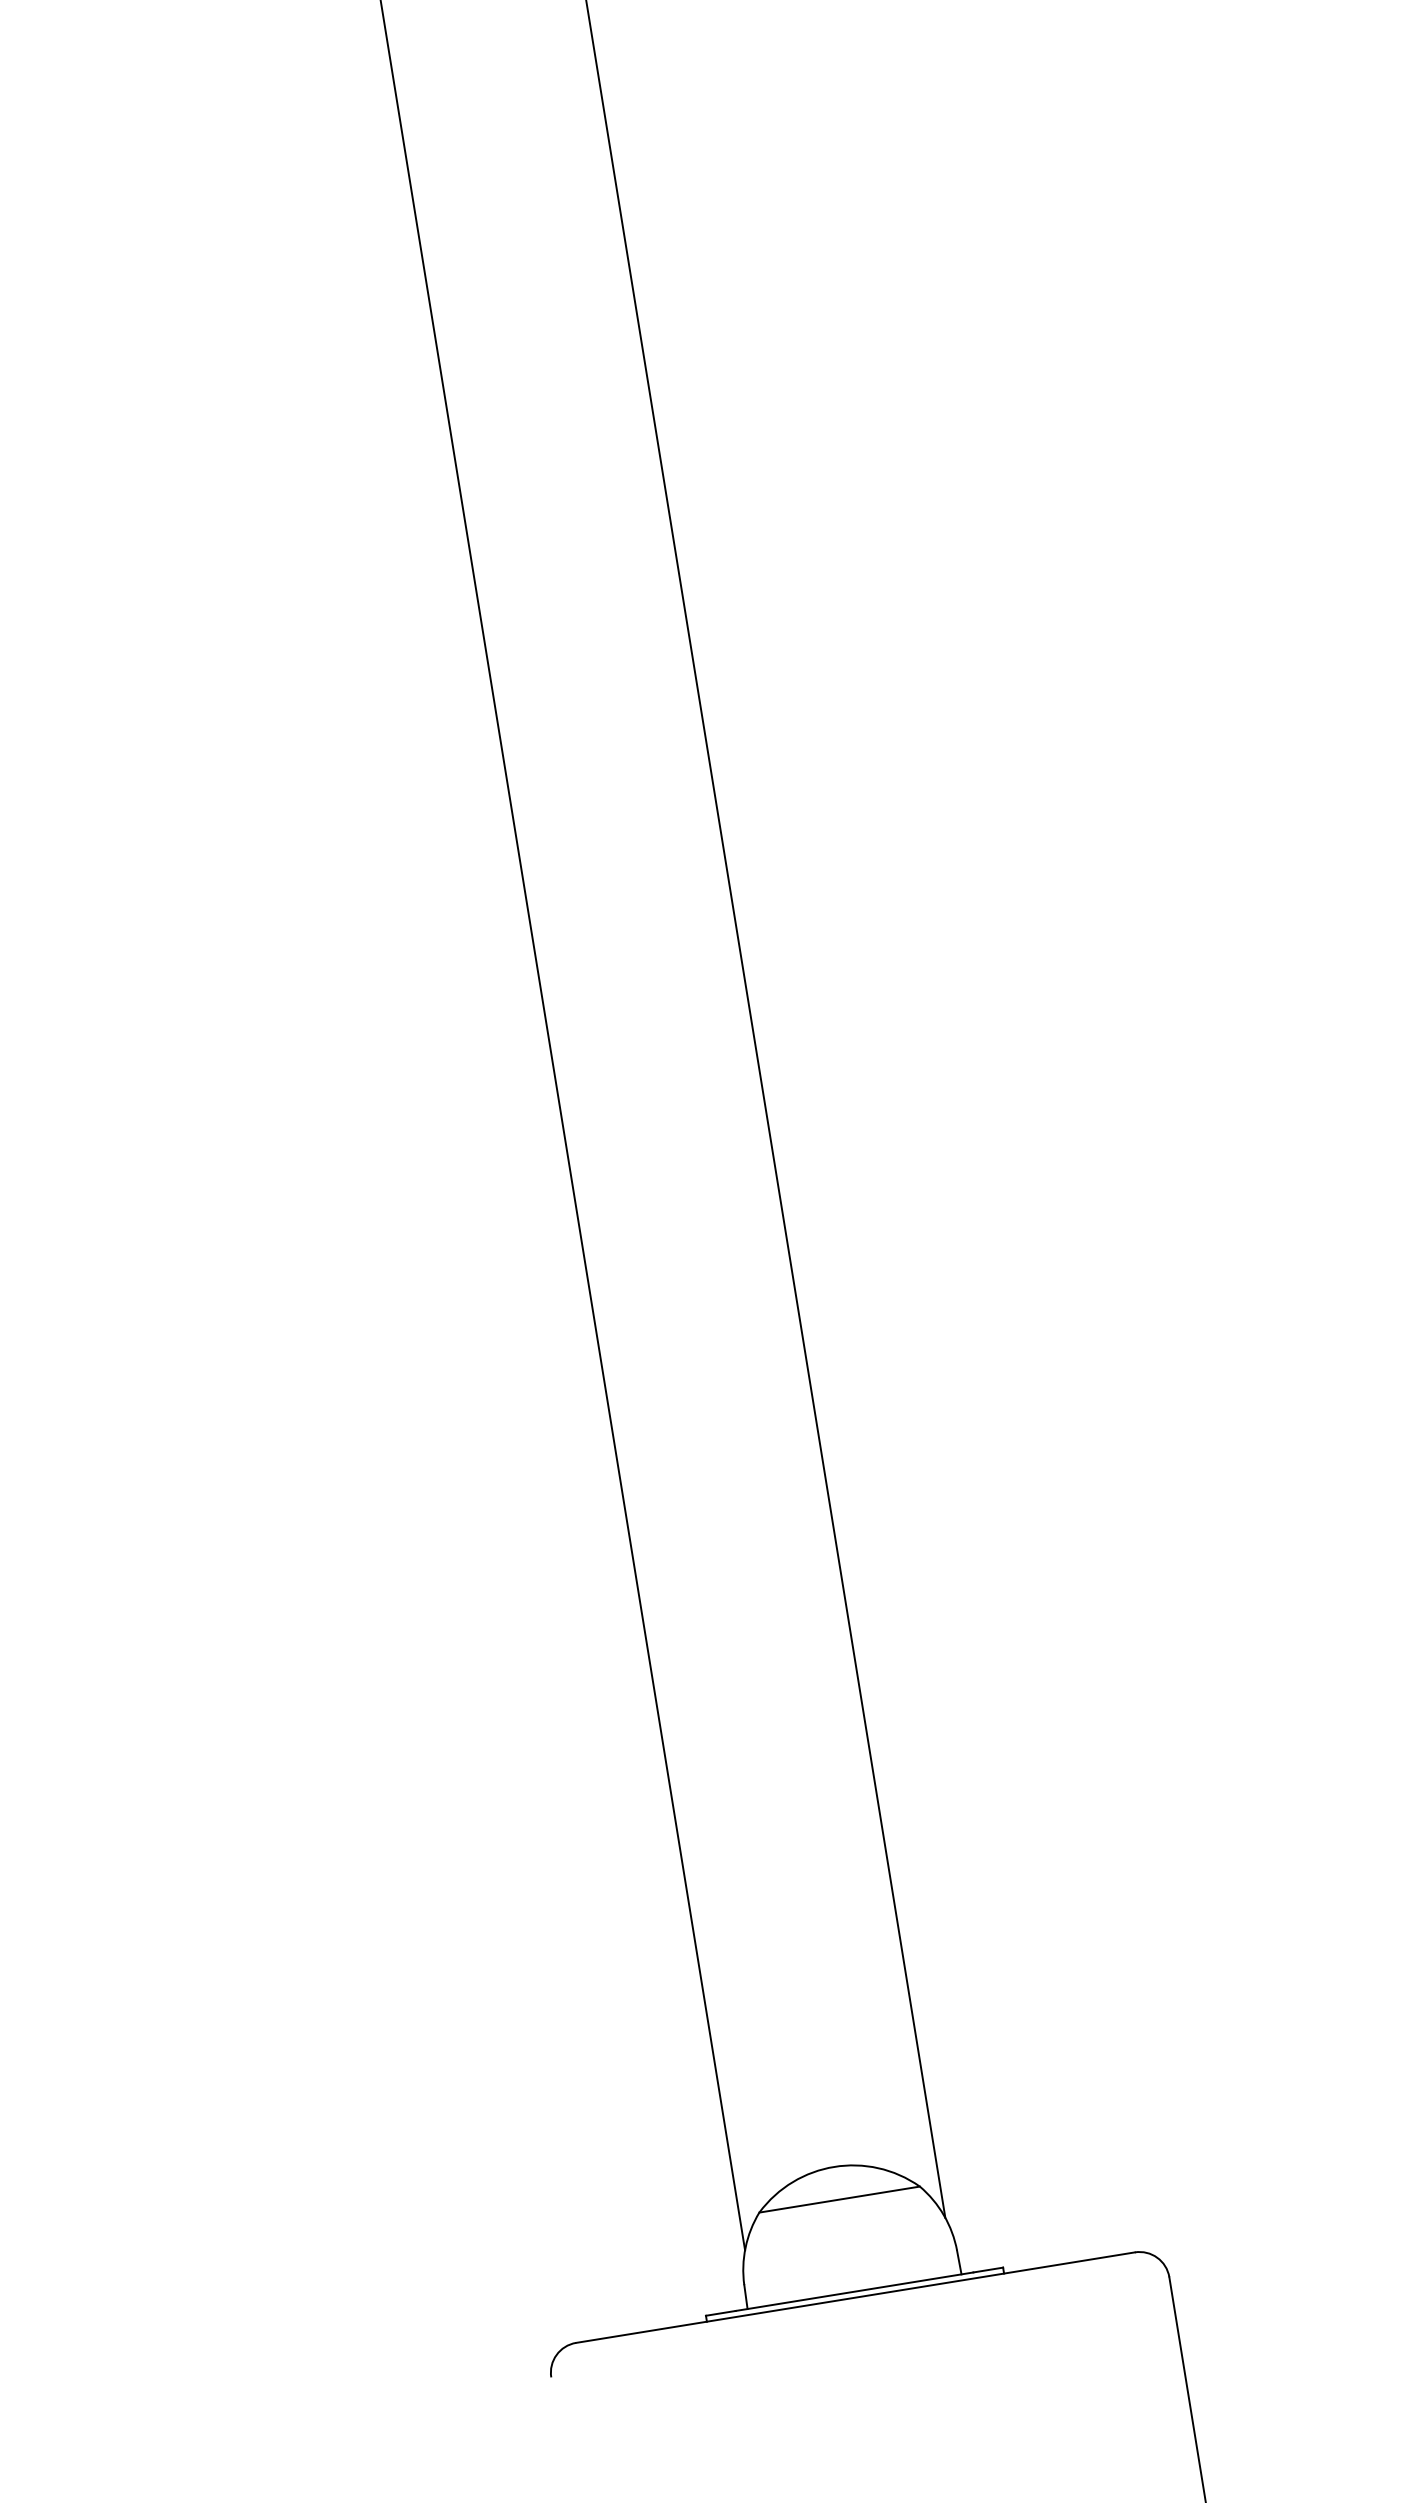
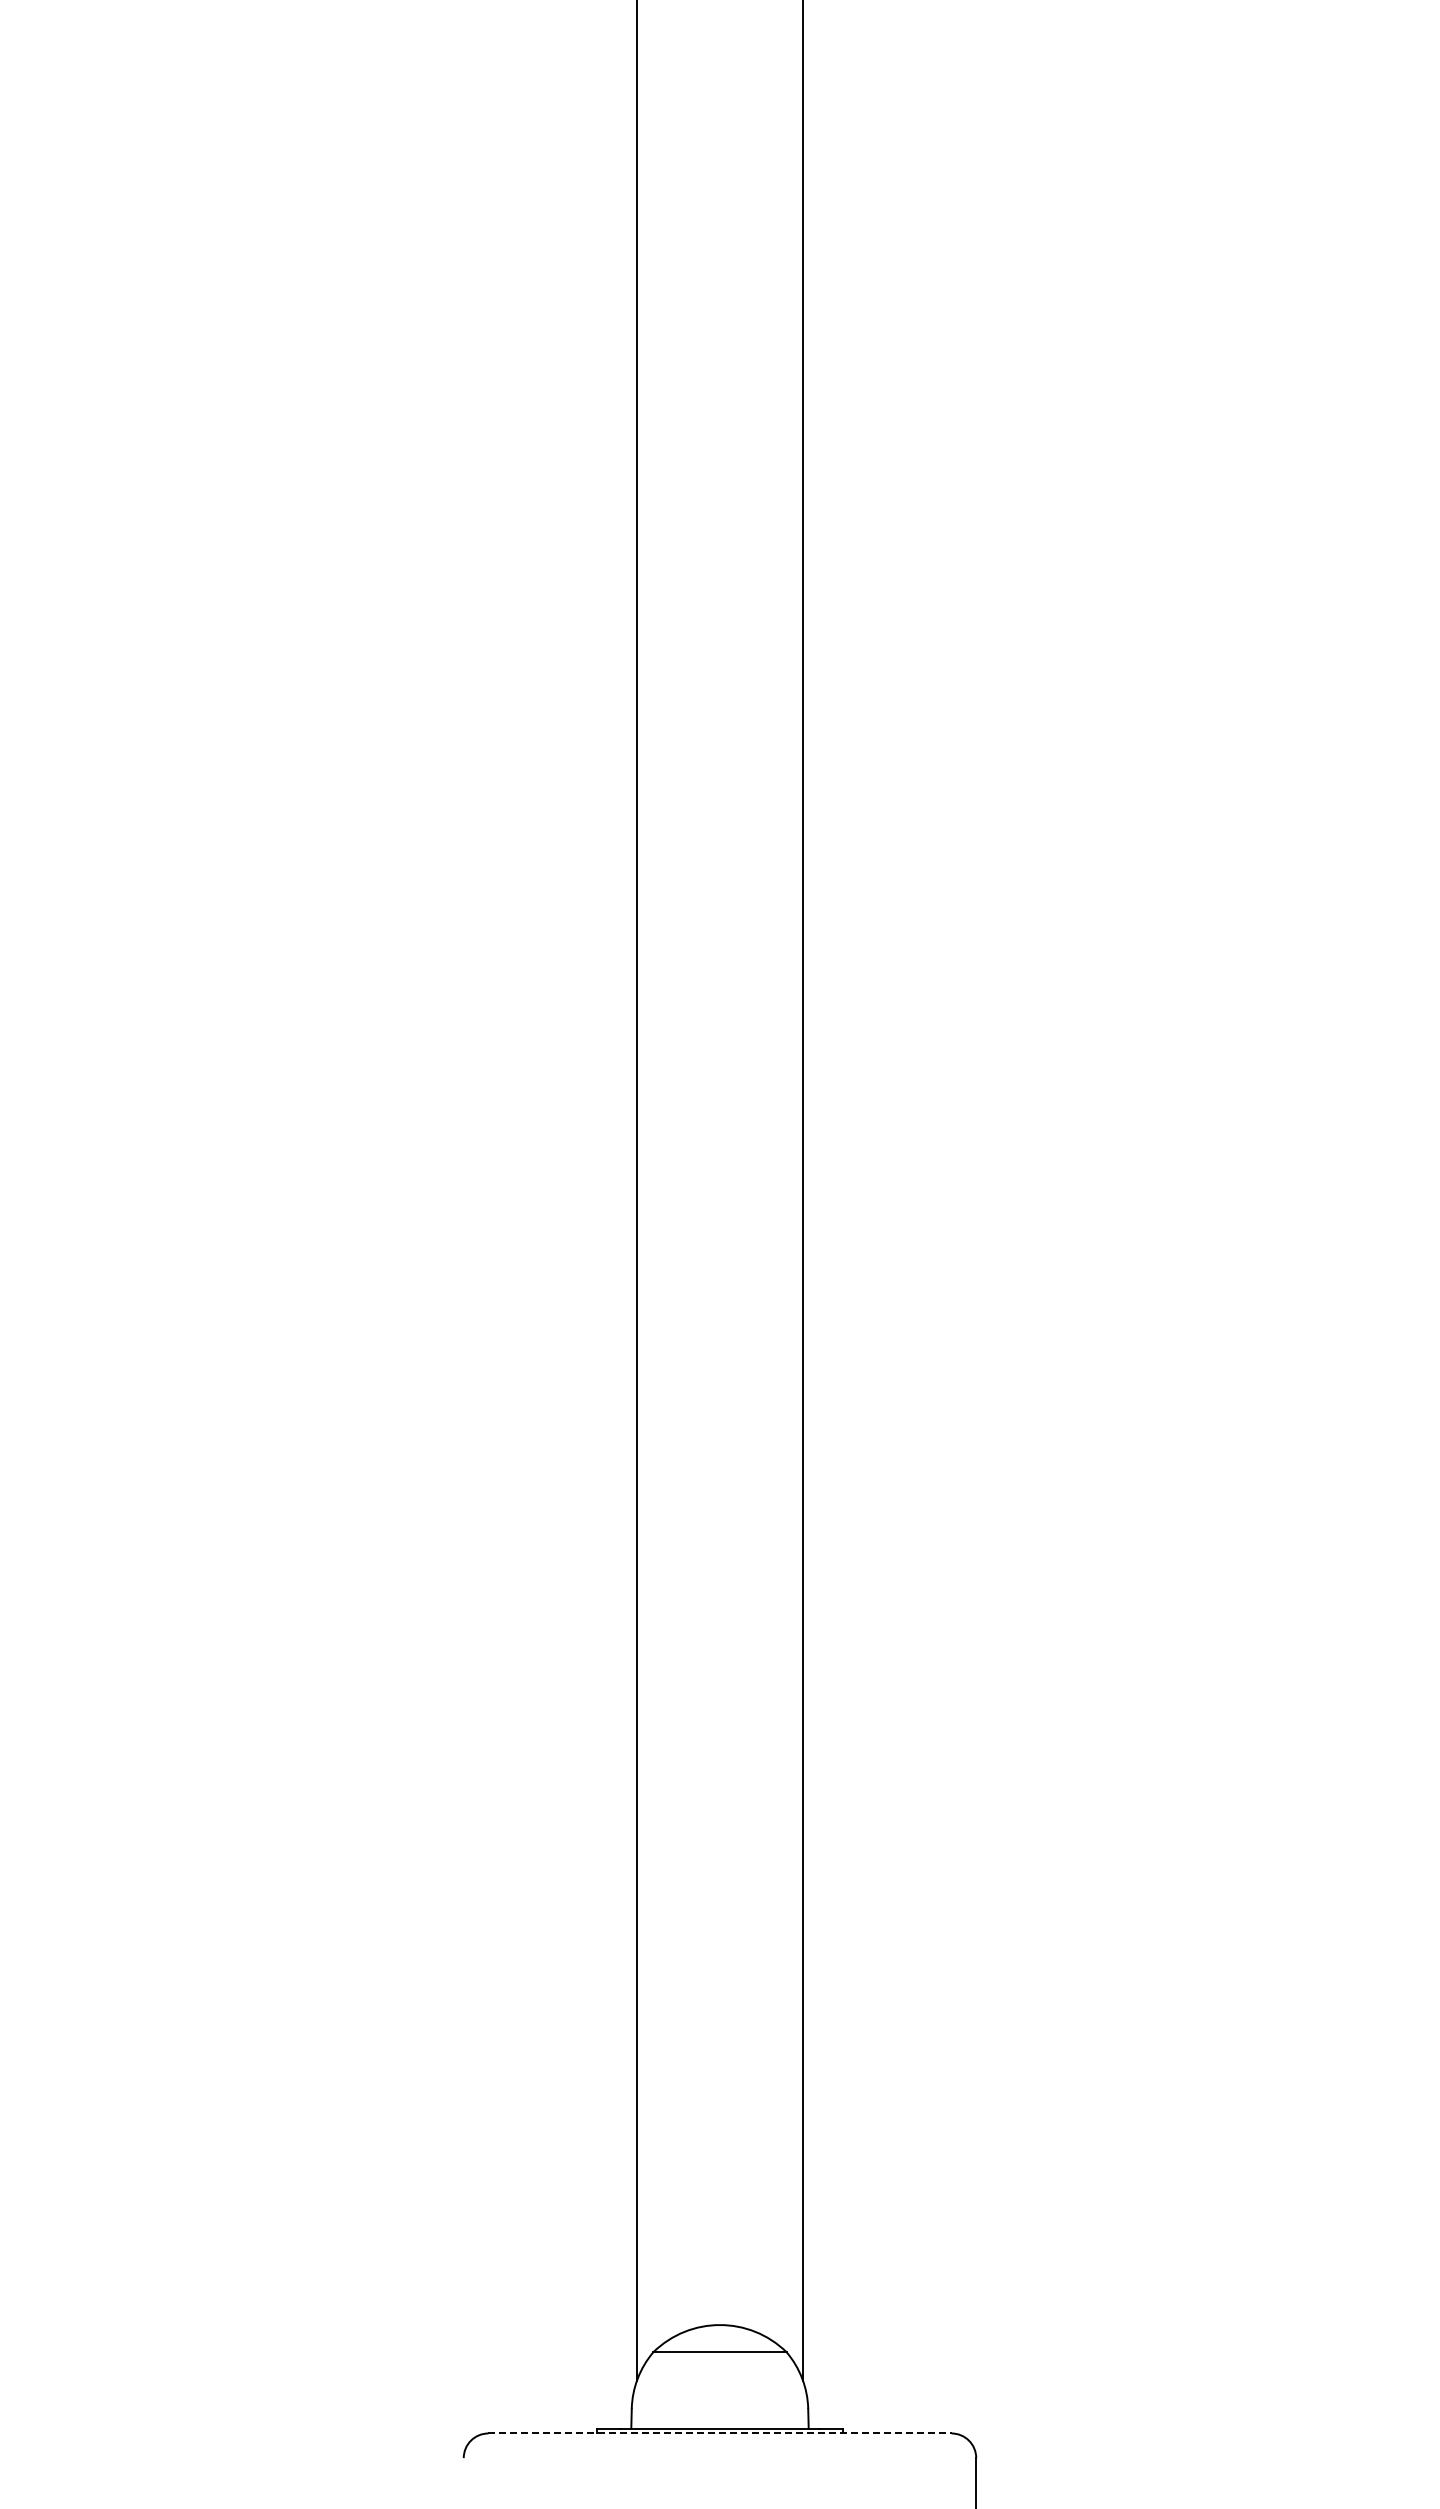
line: (854, 2297) -> (719, 2433), solid -> dashed

